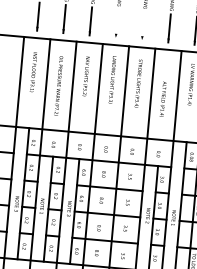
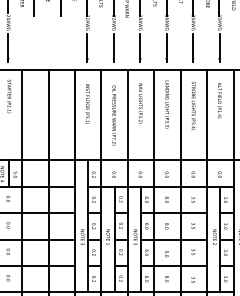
line: (116, 23) -> (166, 47), added
line: (143, 25) -> (193, 47), added
text: (163, 99) -> (219, 100), moved

